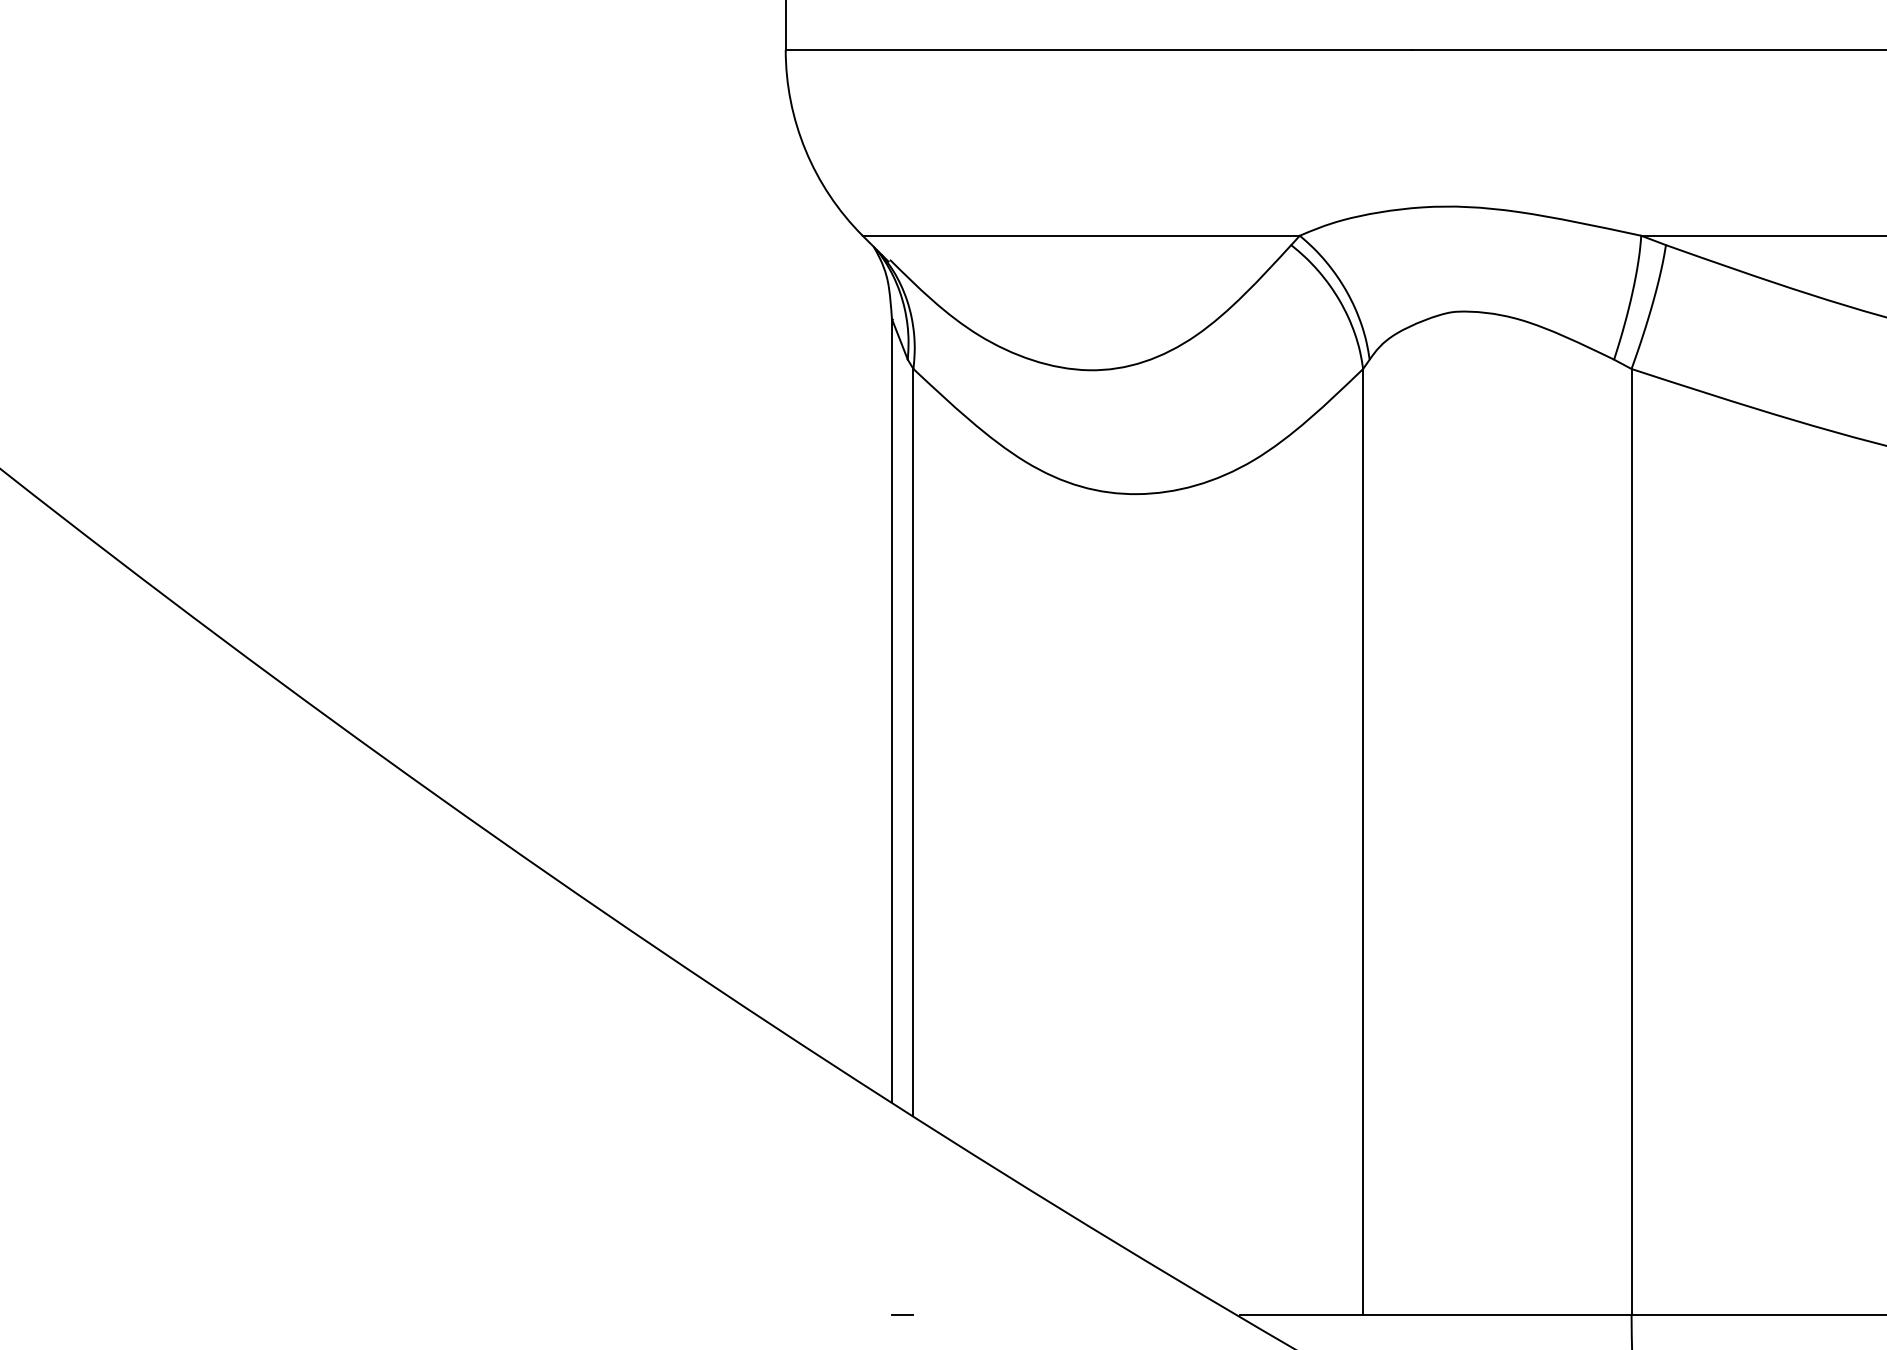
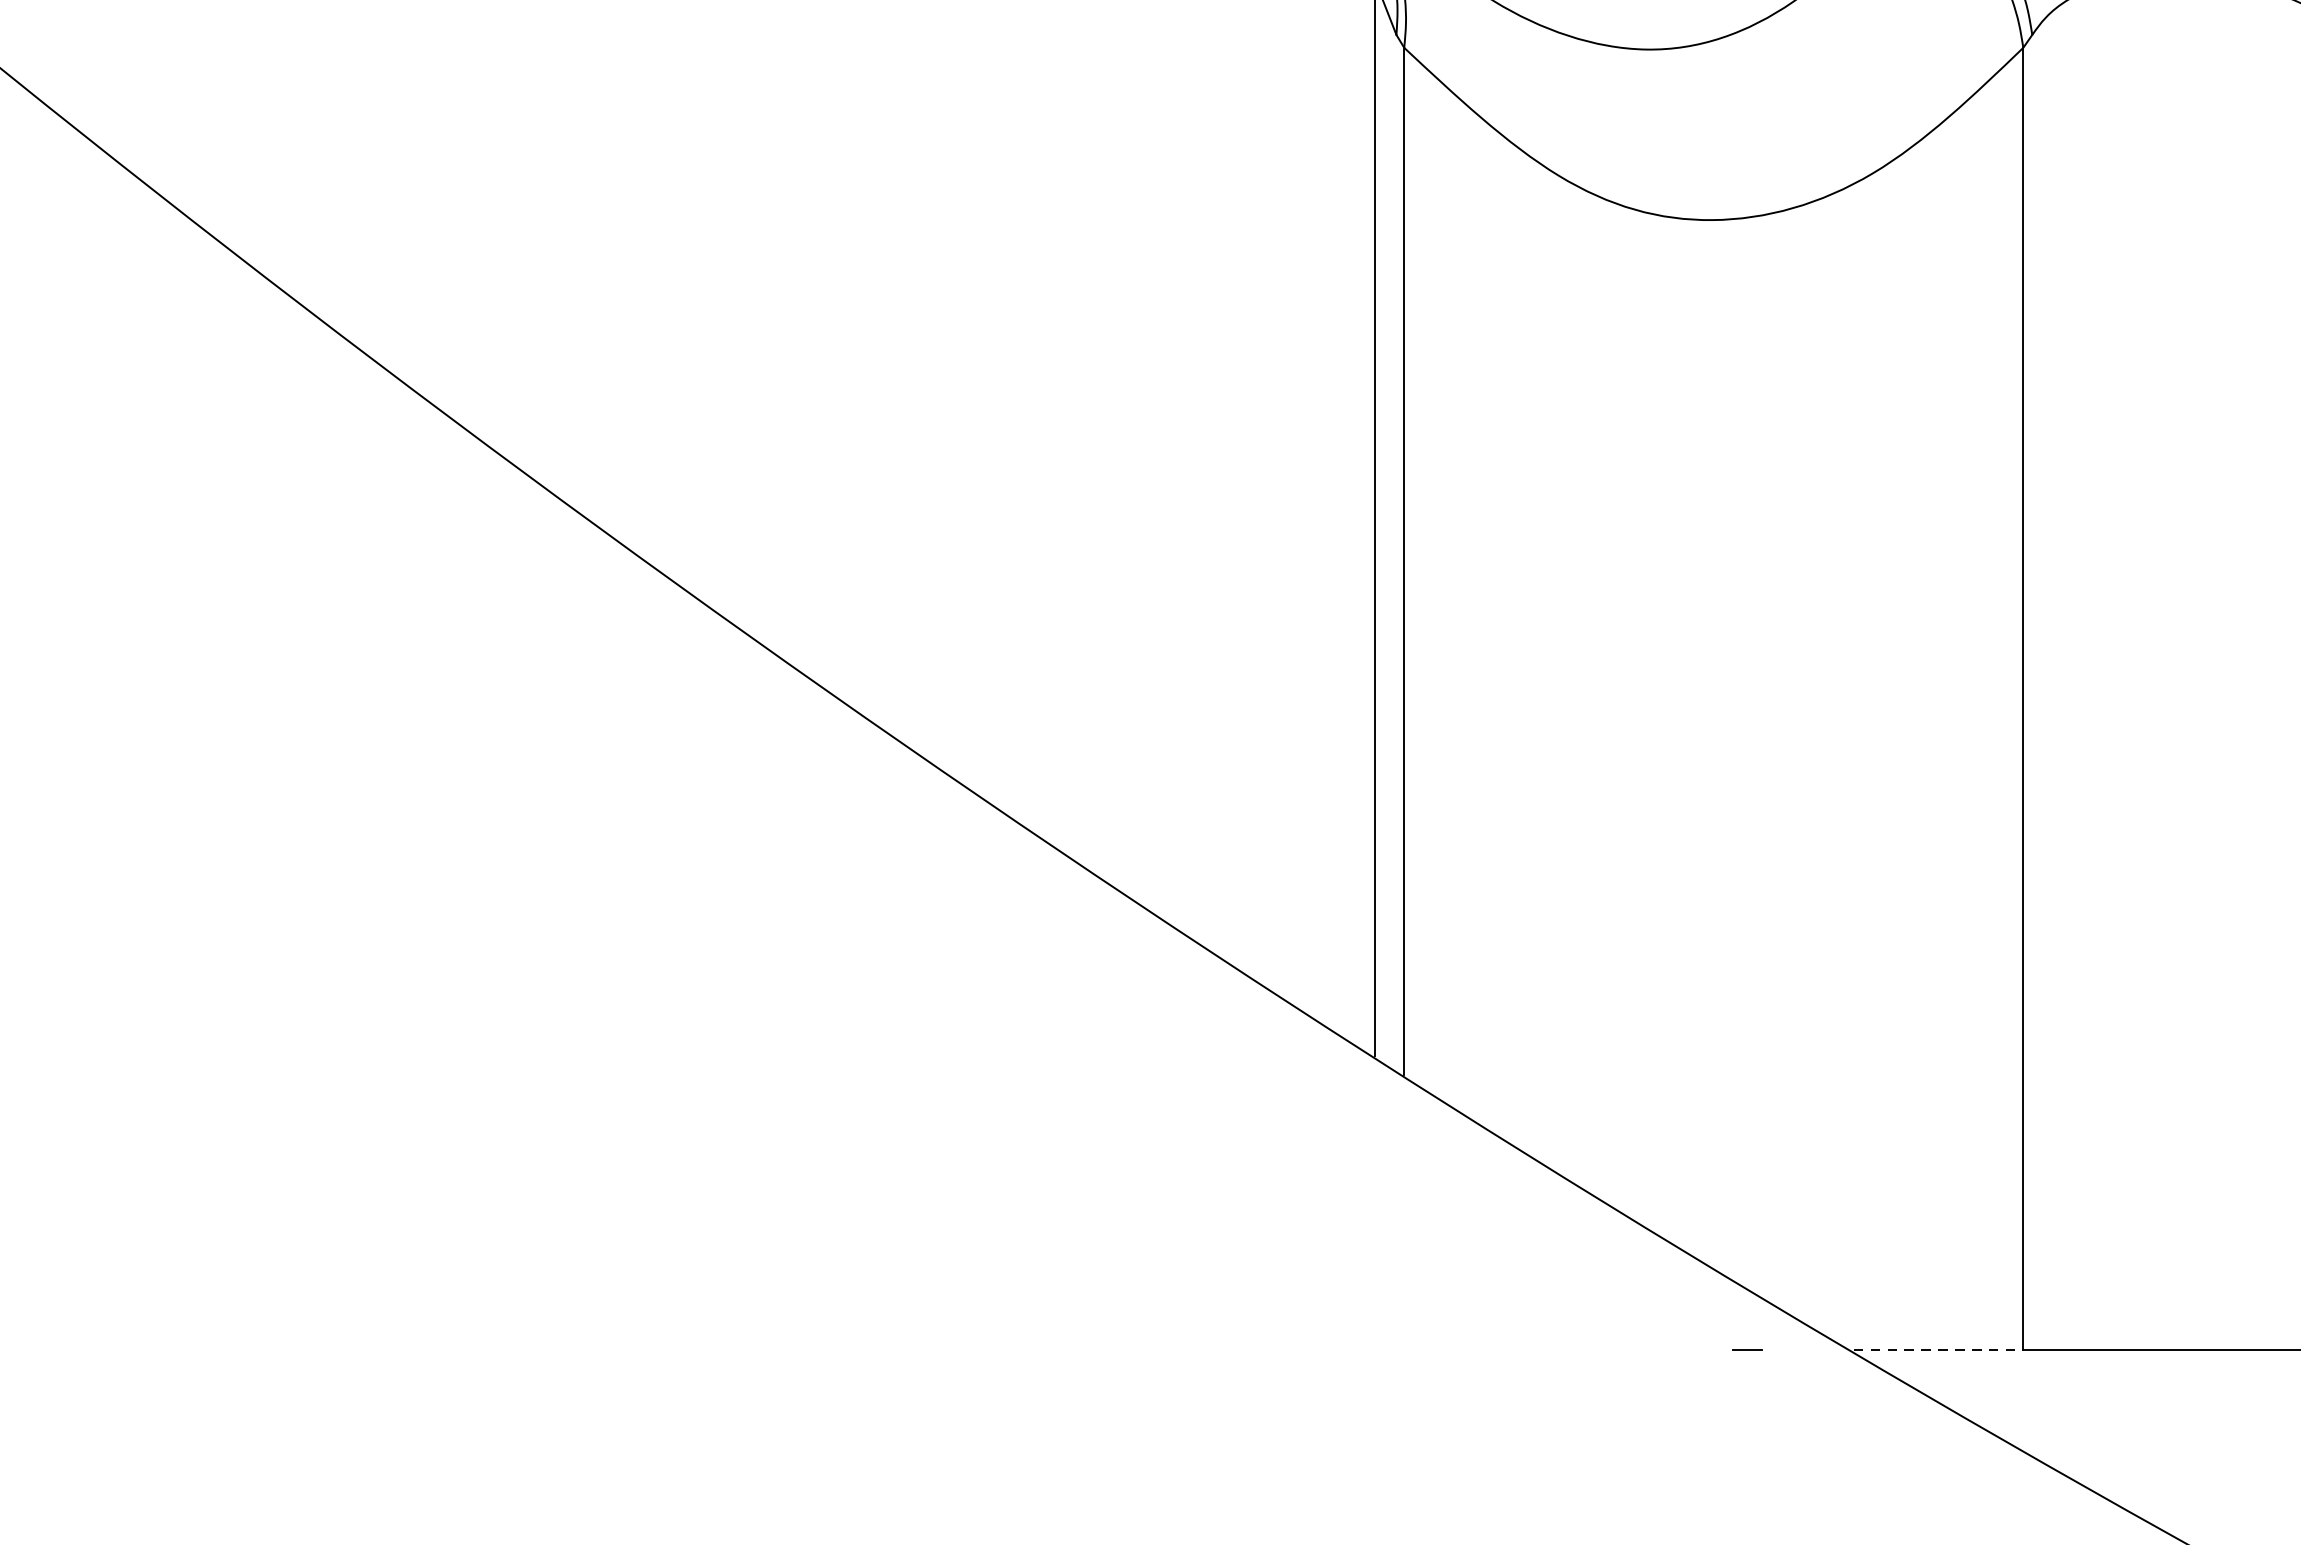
line: (902, 1314) -> (1747, 1349), moved
line: (1301, 1315) -> (1938, 1350), solid -> dashed

